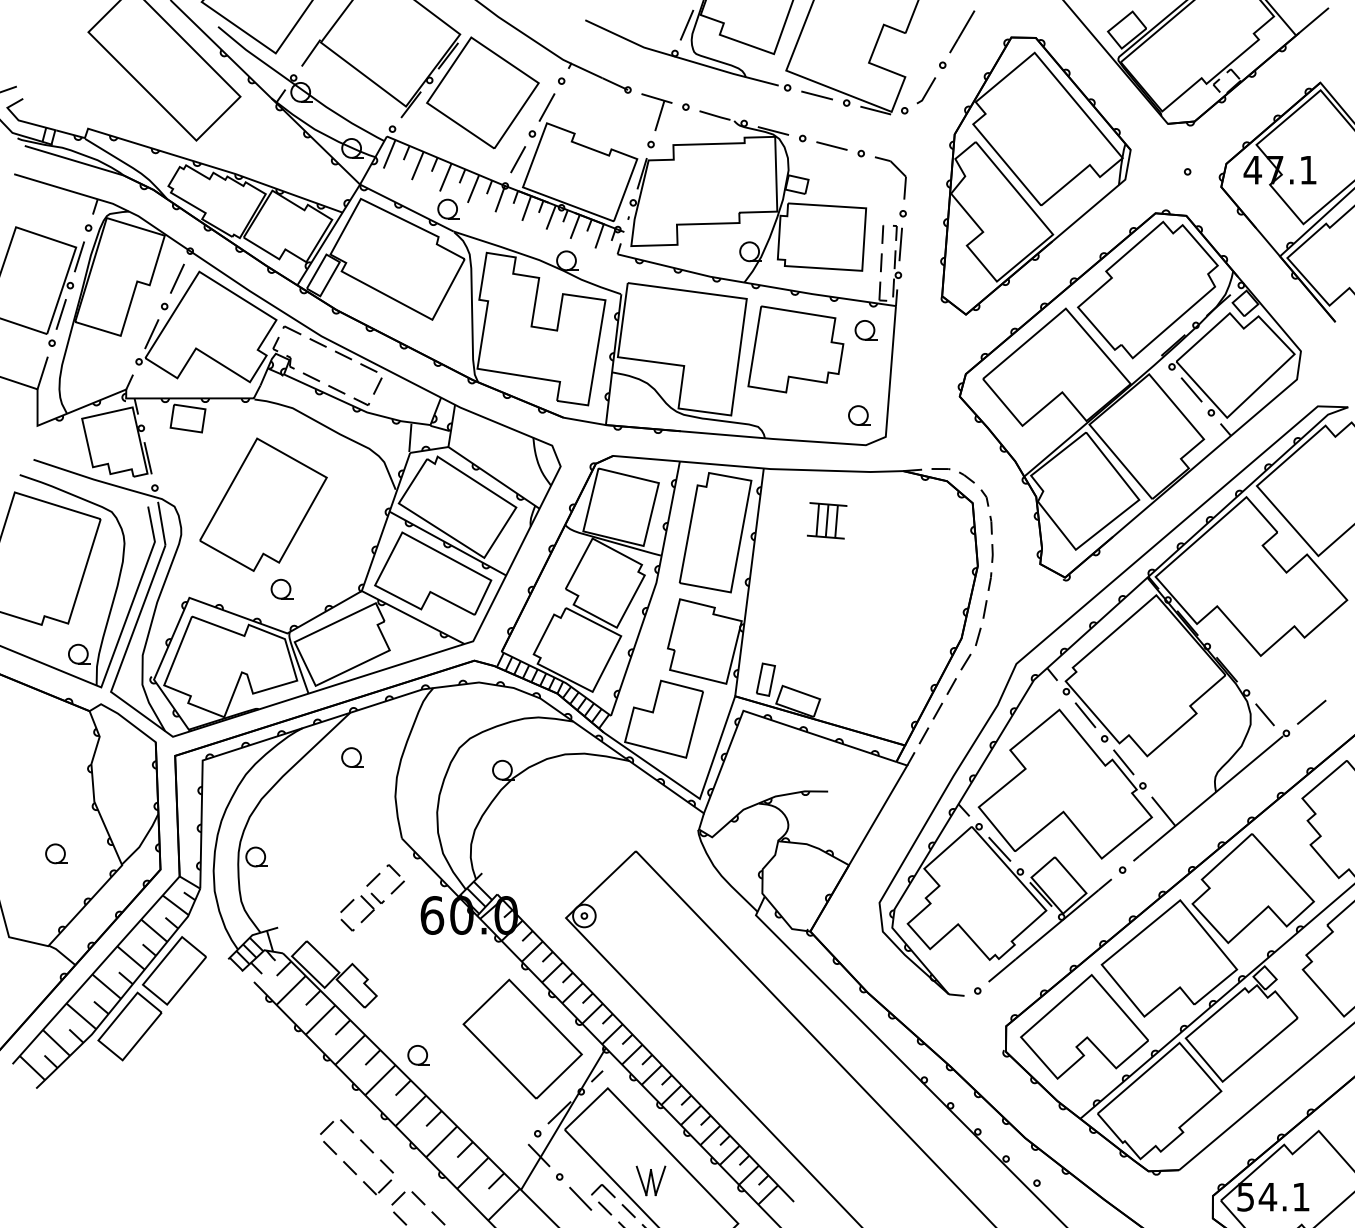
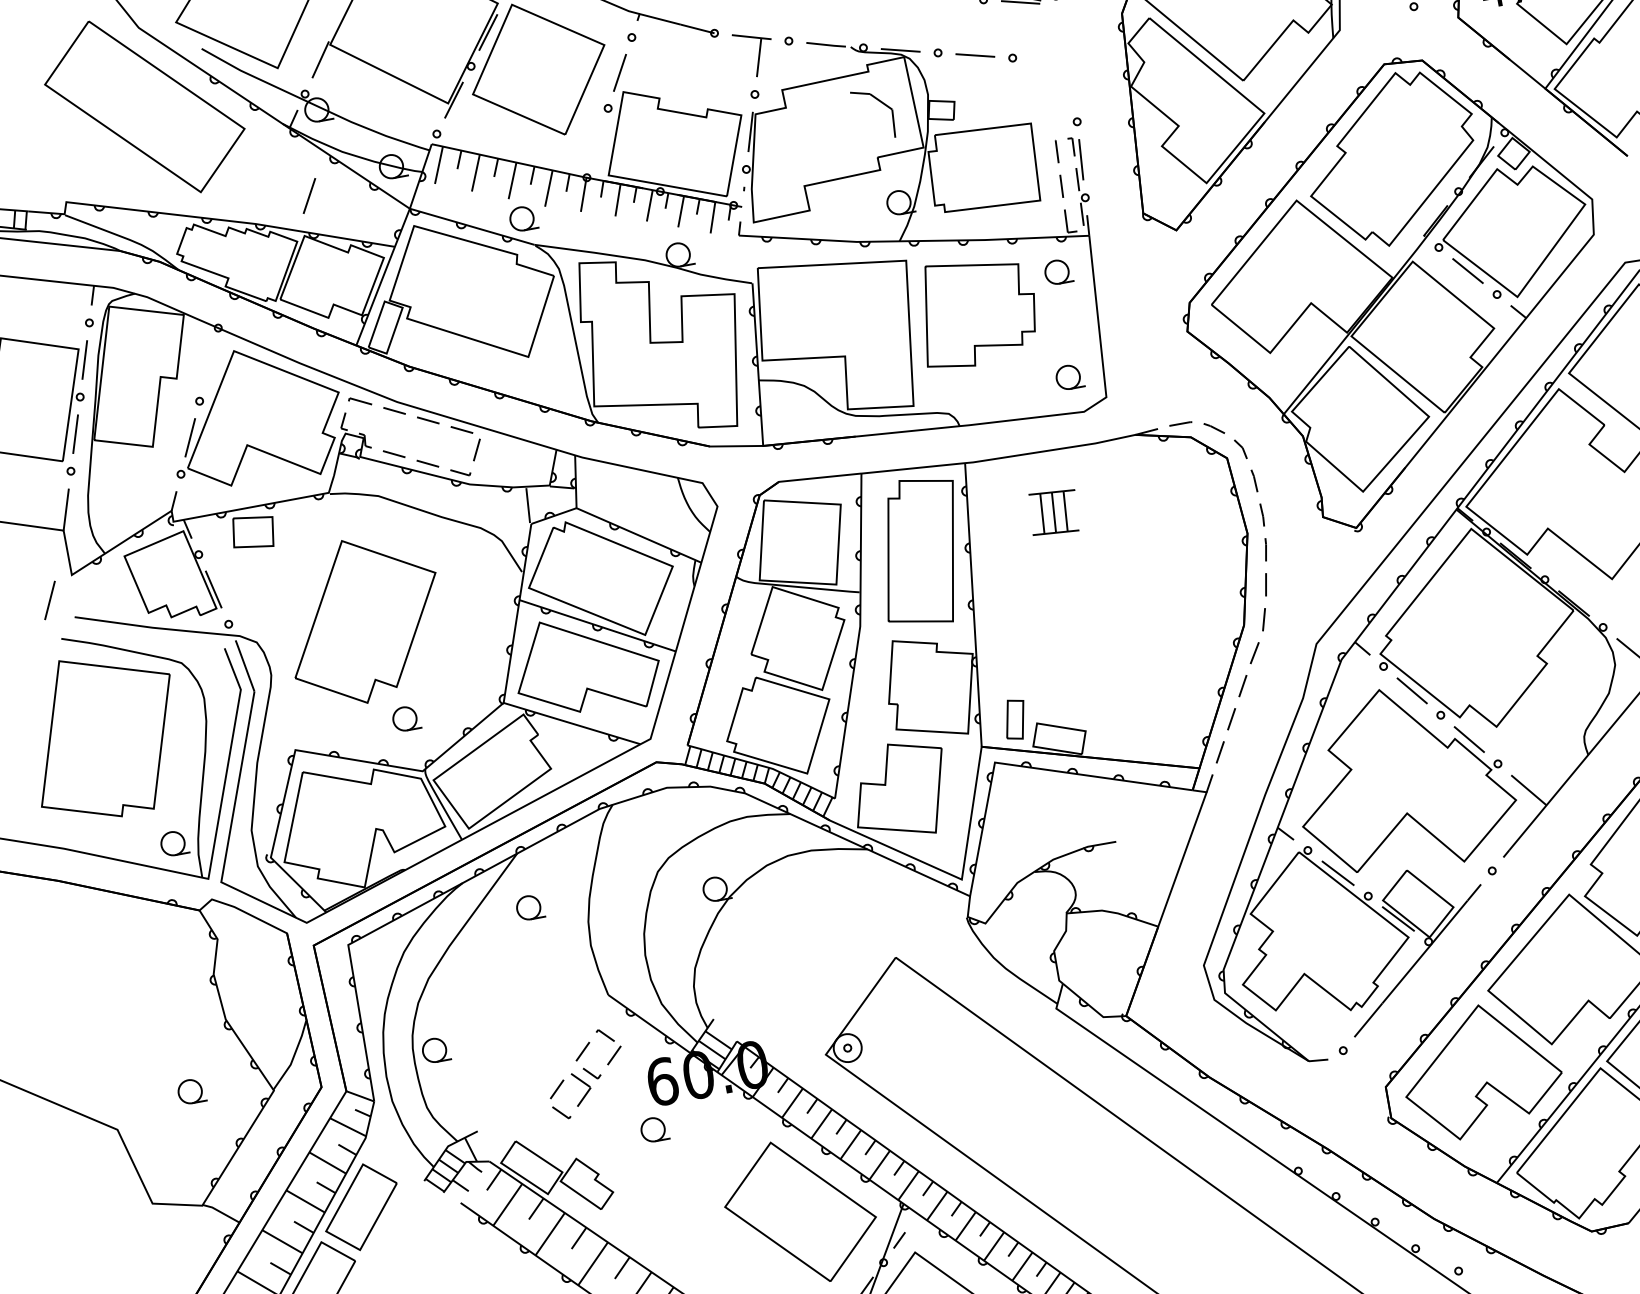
line: (518, 159) -> (309, 195), moved
part: (897, 169) -> (880, 102), moved
line: (177, 278) -> (50, 600), moved
part: (418, 1055) -> (654, 1129), moved

